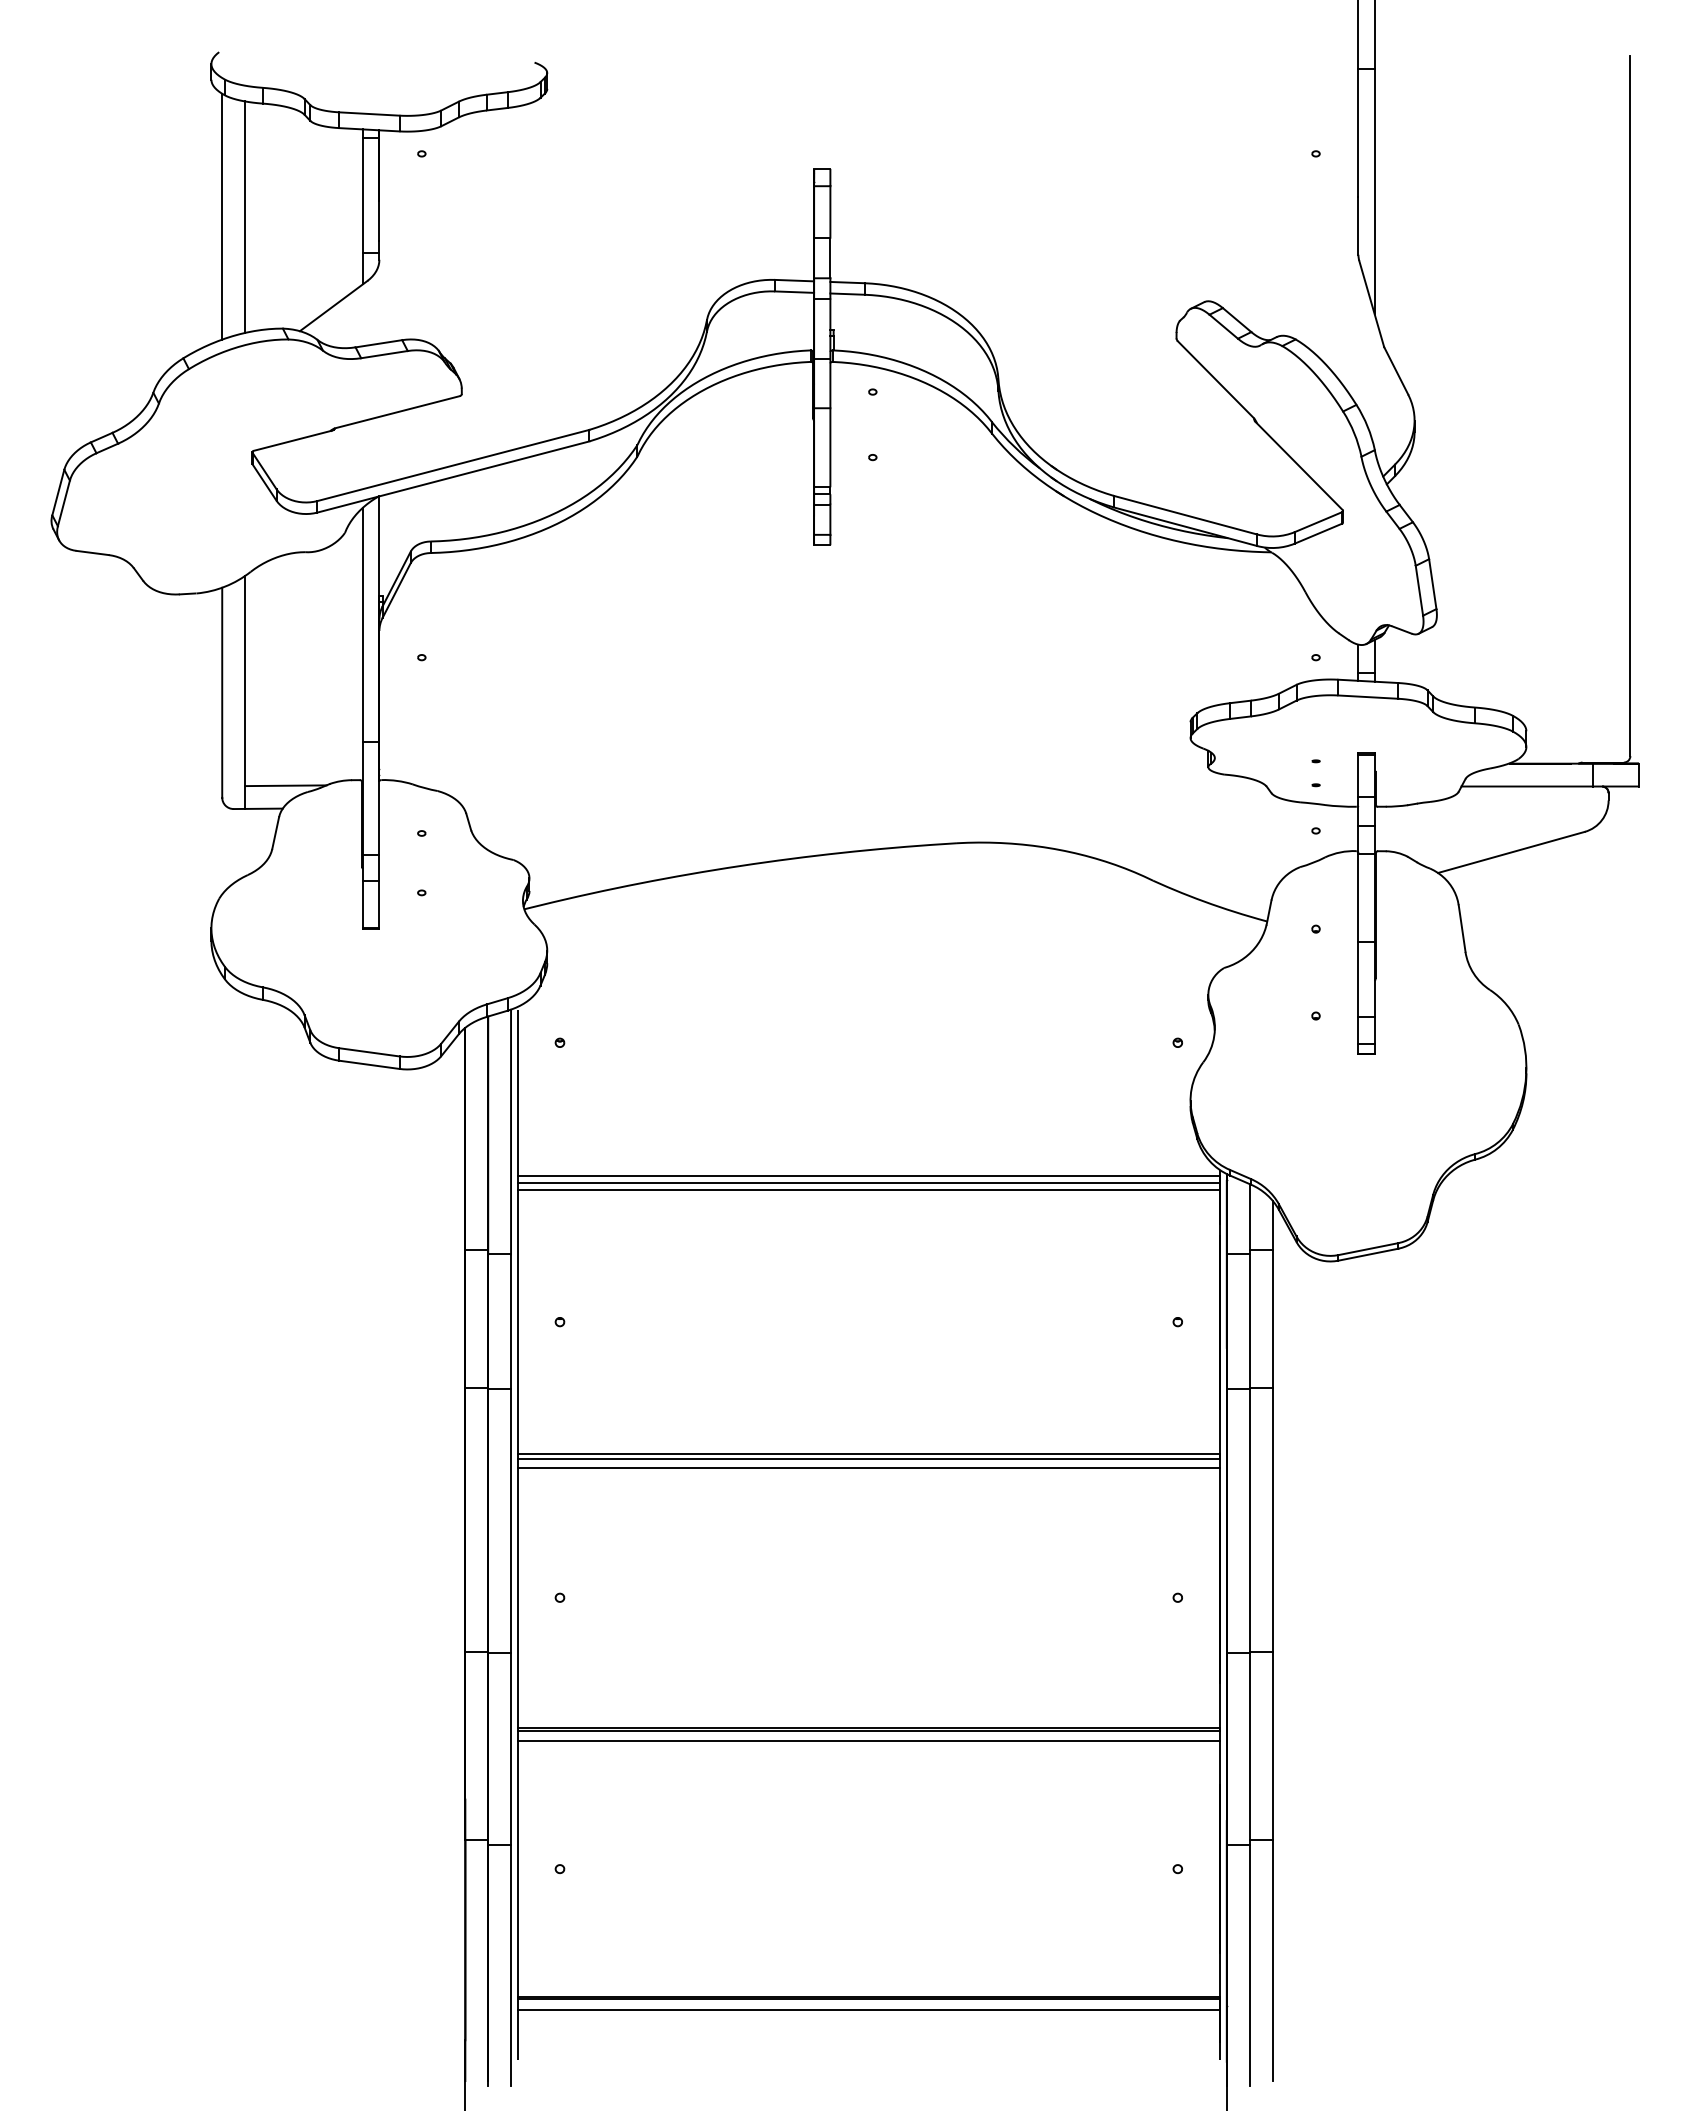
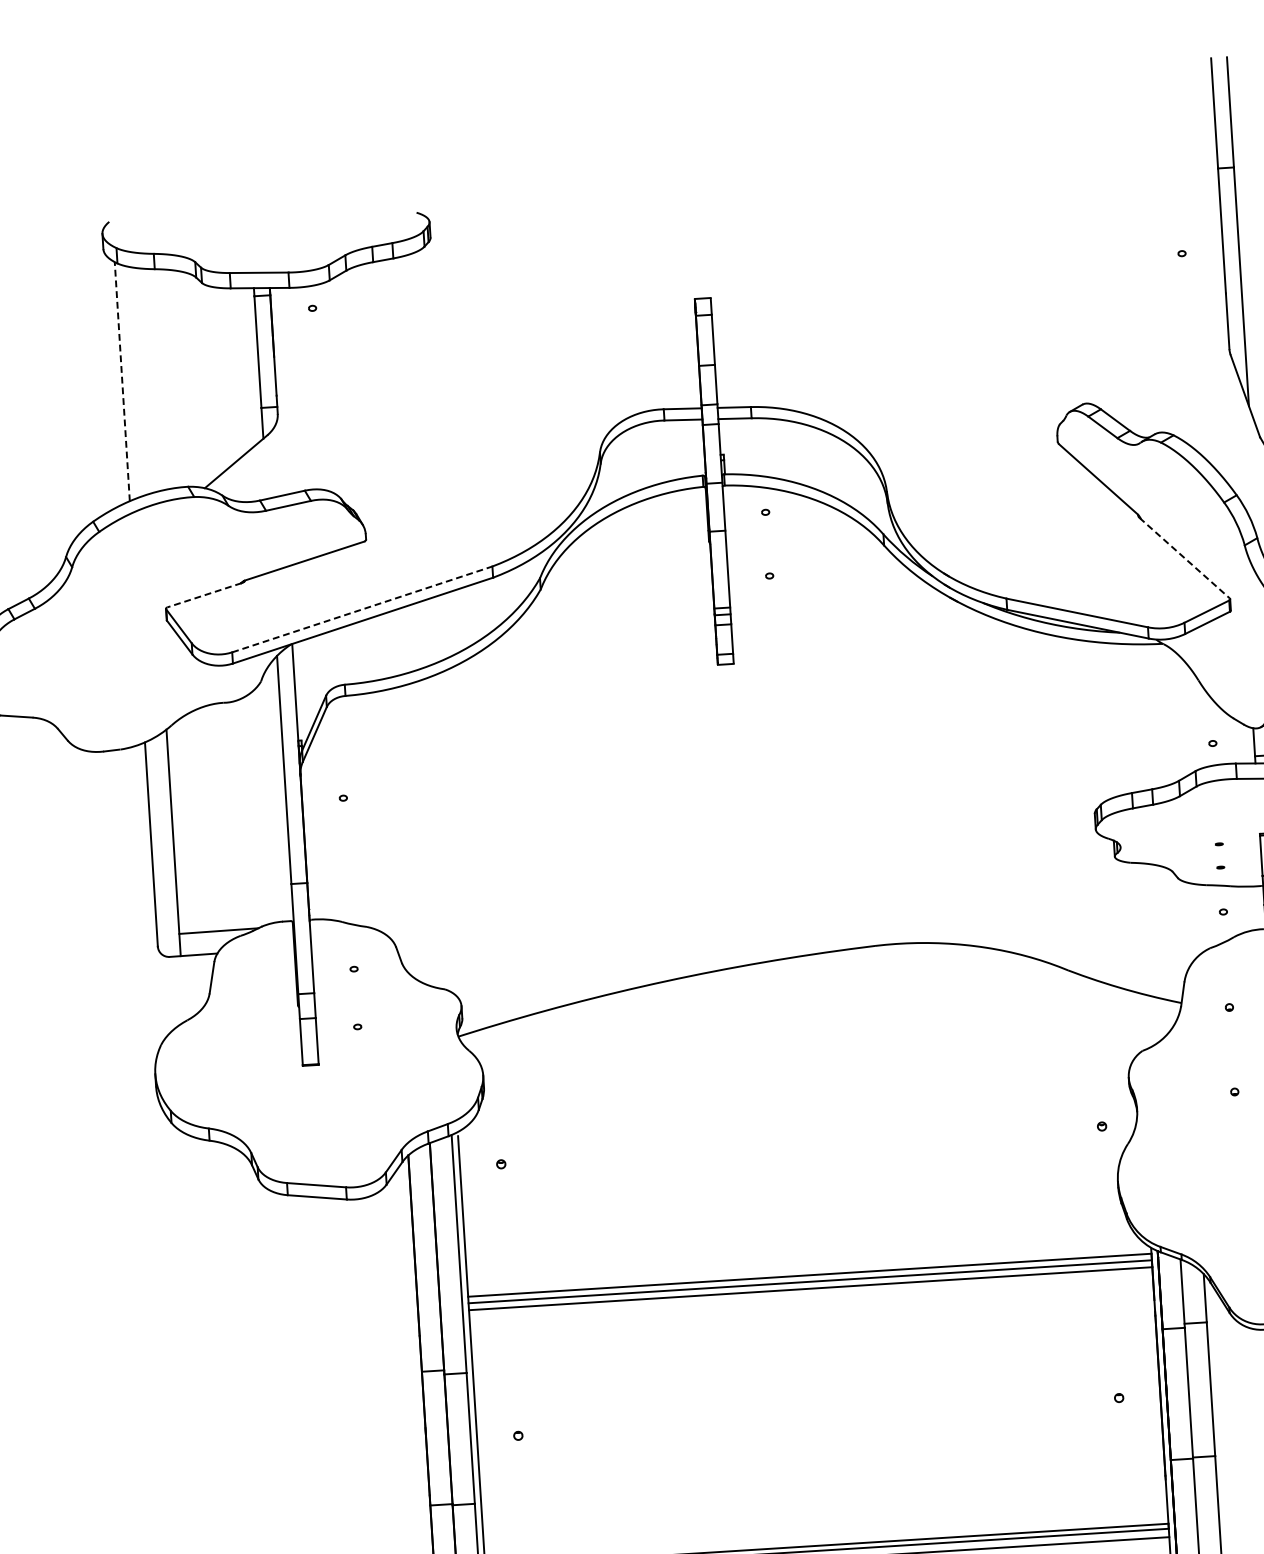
line: (222, 216) -> (122, 381), solid -> dashed
line: (245, 216) -> (144, 380), removed
line: (292, 440) -> (204, 594), solid -> dashed
line: (453, 465) -> (362, 609), solid -> dashed
line: (1299, 466) -> (1185, 558), solid -> dashed

